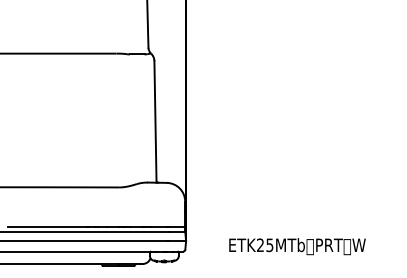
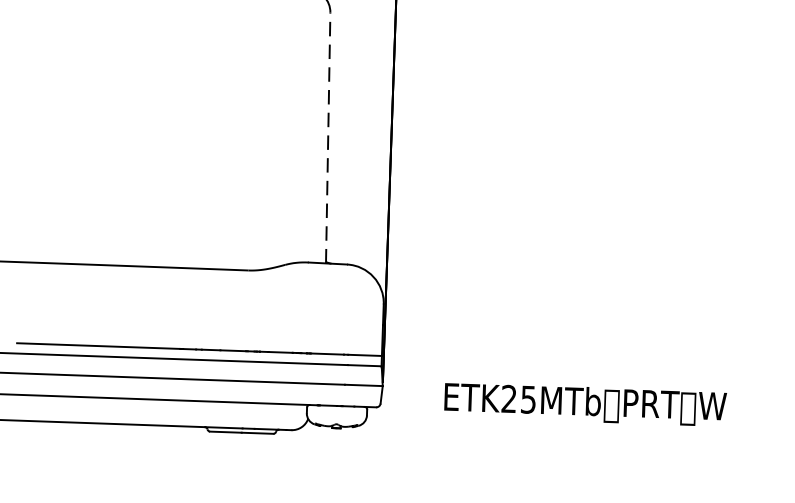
line: (155, 121) -> (328, 137), solid -> dashed
text: (297, 246) -> (585, 404), moved

